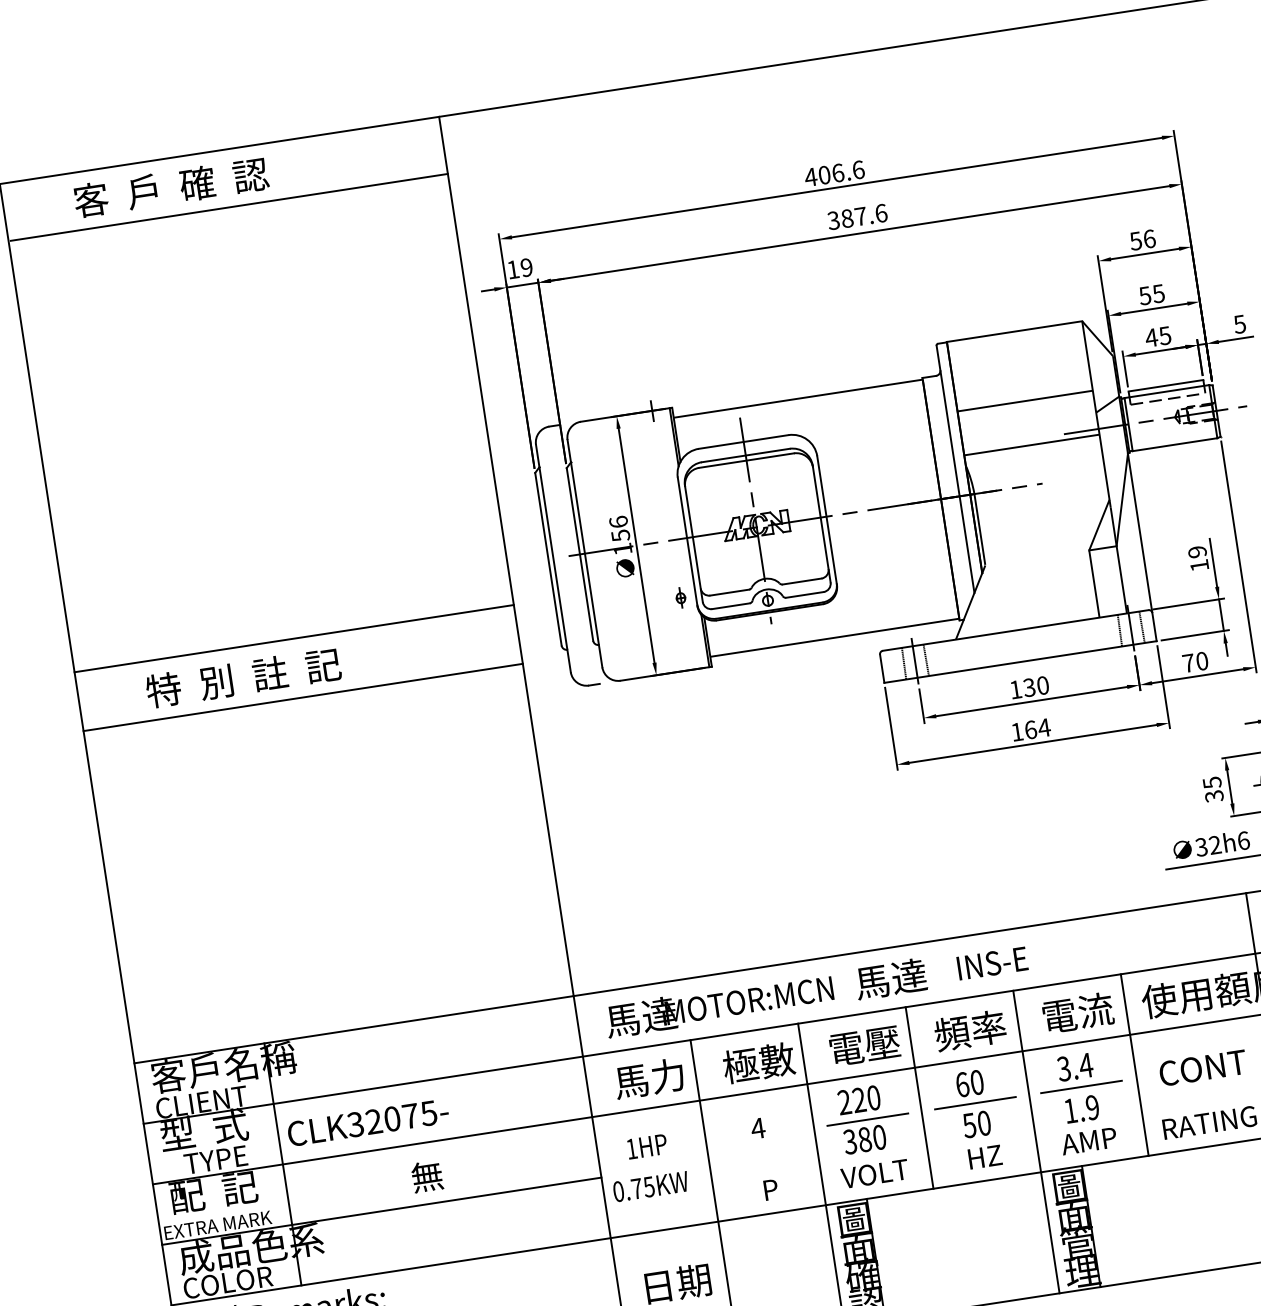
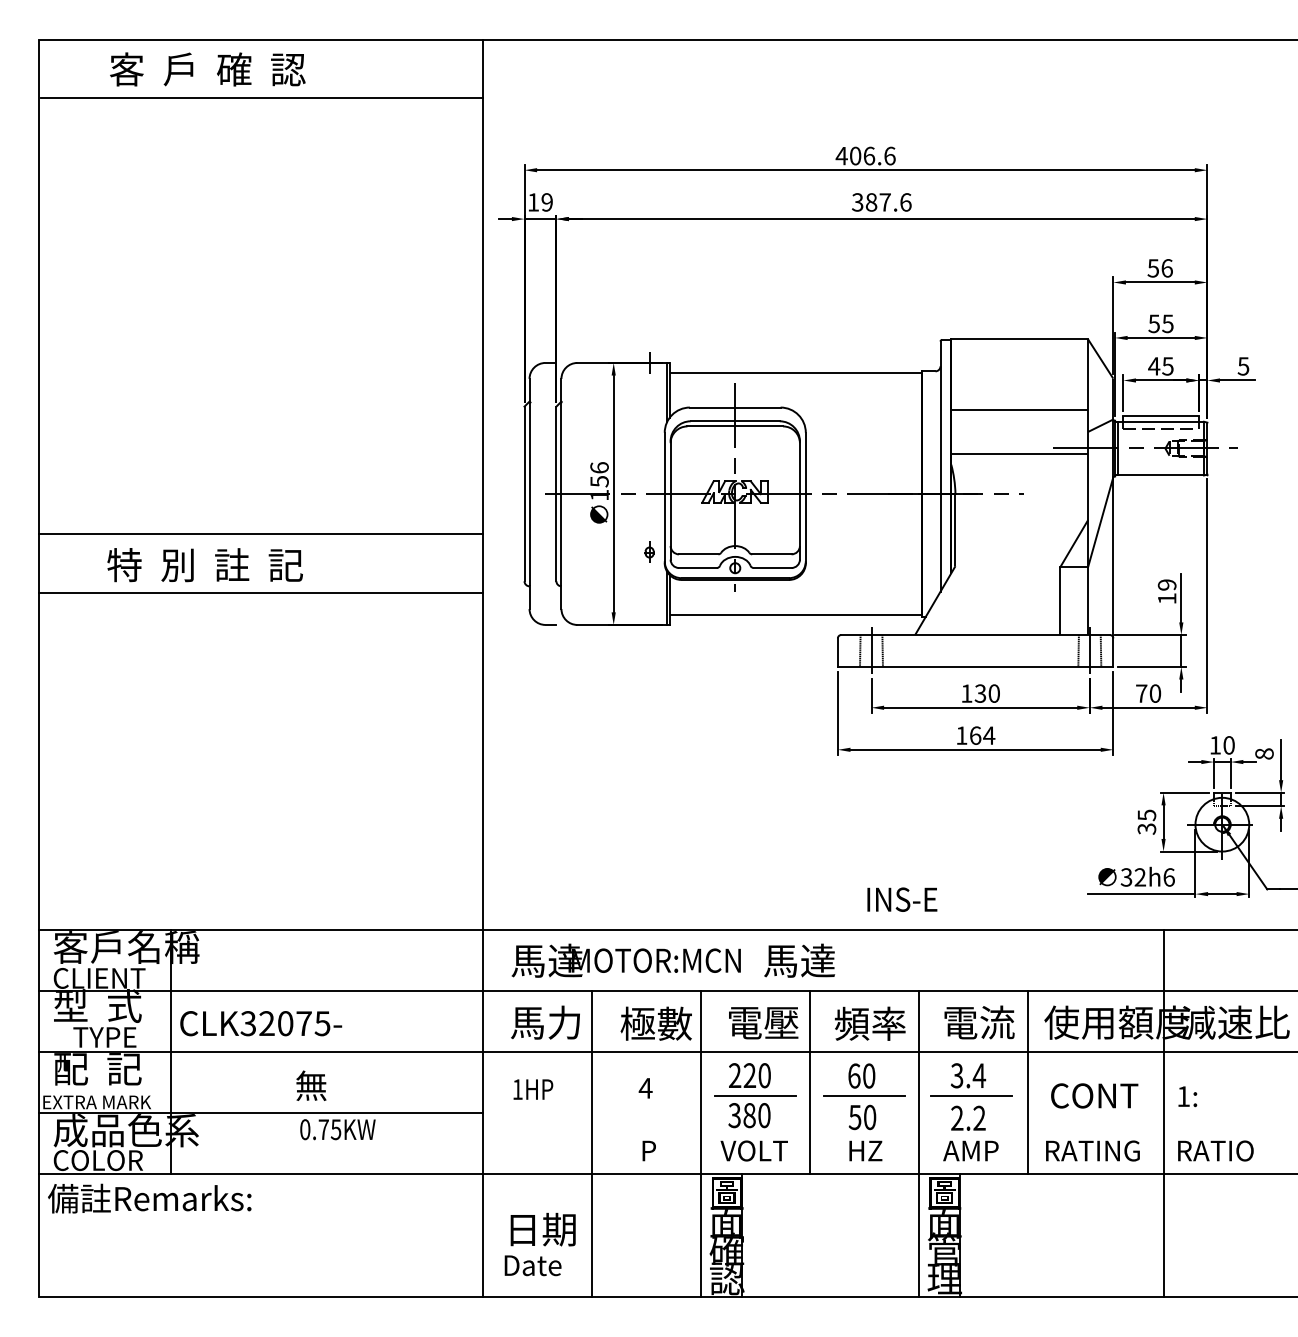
text: (992, 963) -> (902, 899), moved
text: (1081, 1108) -> (968, 1117), 1.9 -> 2.2
text: (650, 1186) -> (337, 1129), moved

